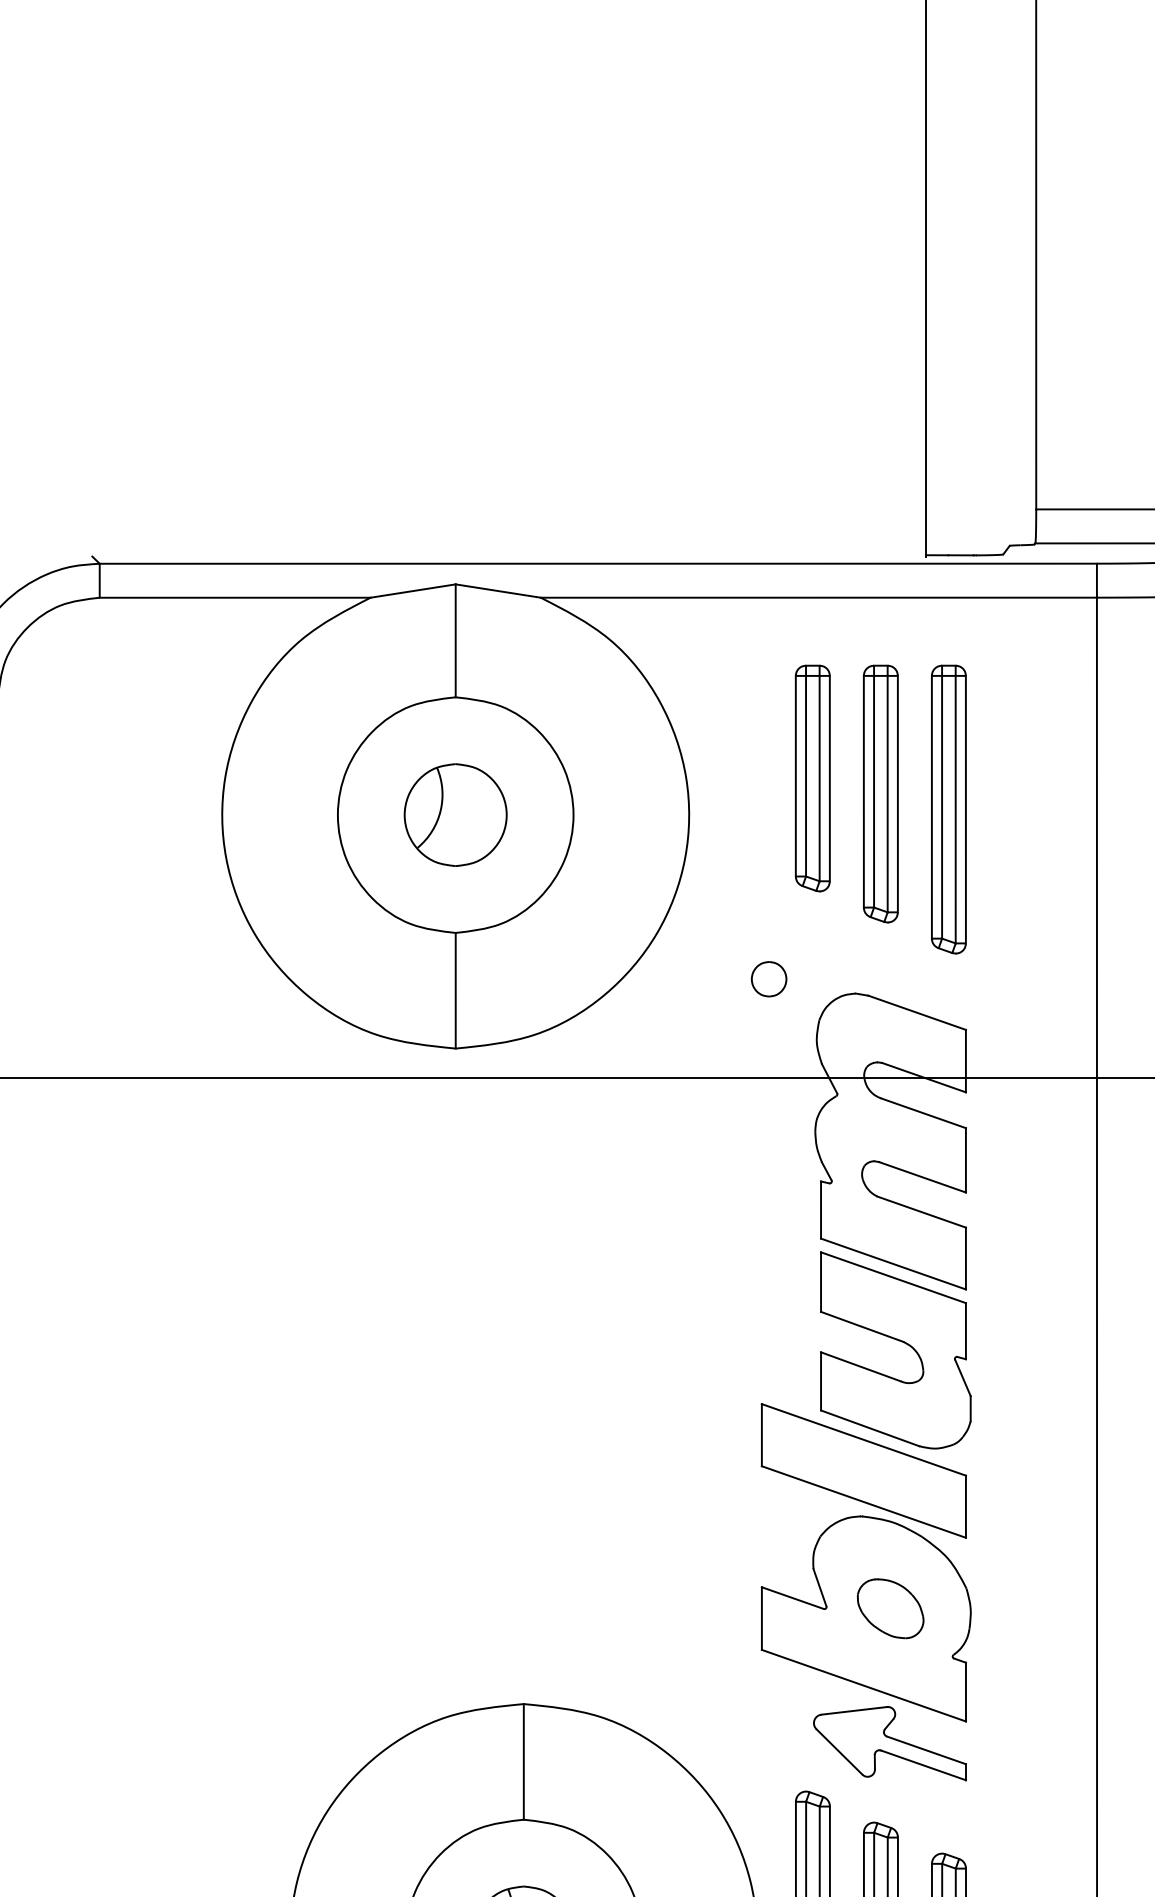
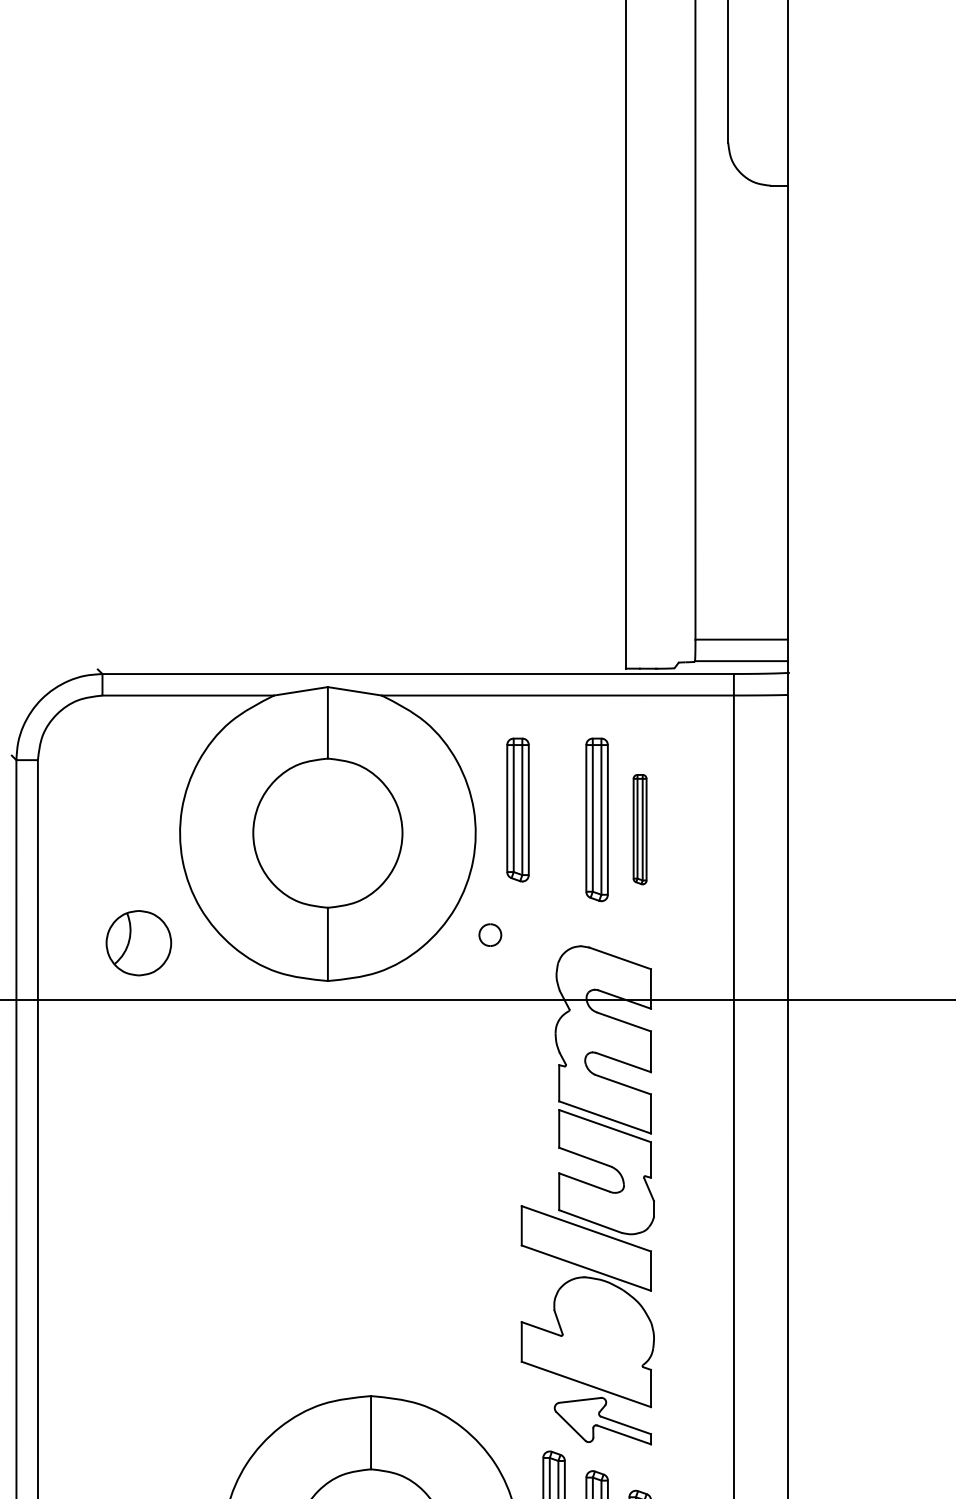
part: (811, 777) -> (517, 809), moved
part: (947, 809) -> (639, 829), size x0.6
part: (455, 815) -> (138, 943), moved
part: (769, 978) -> (490, 934), moved
part: (889, 1608) -> (602, 1335), removed

